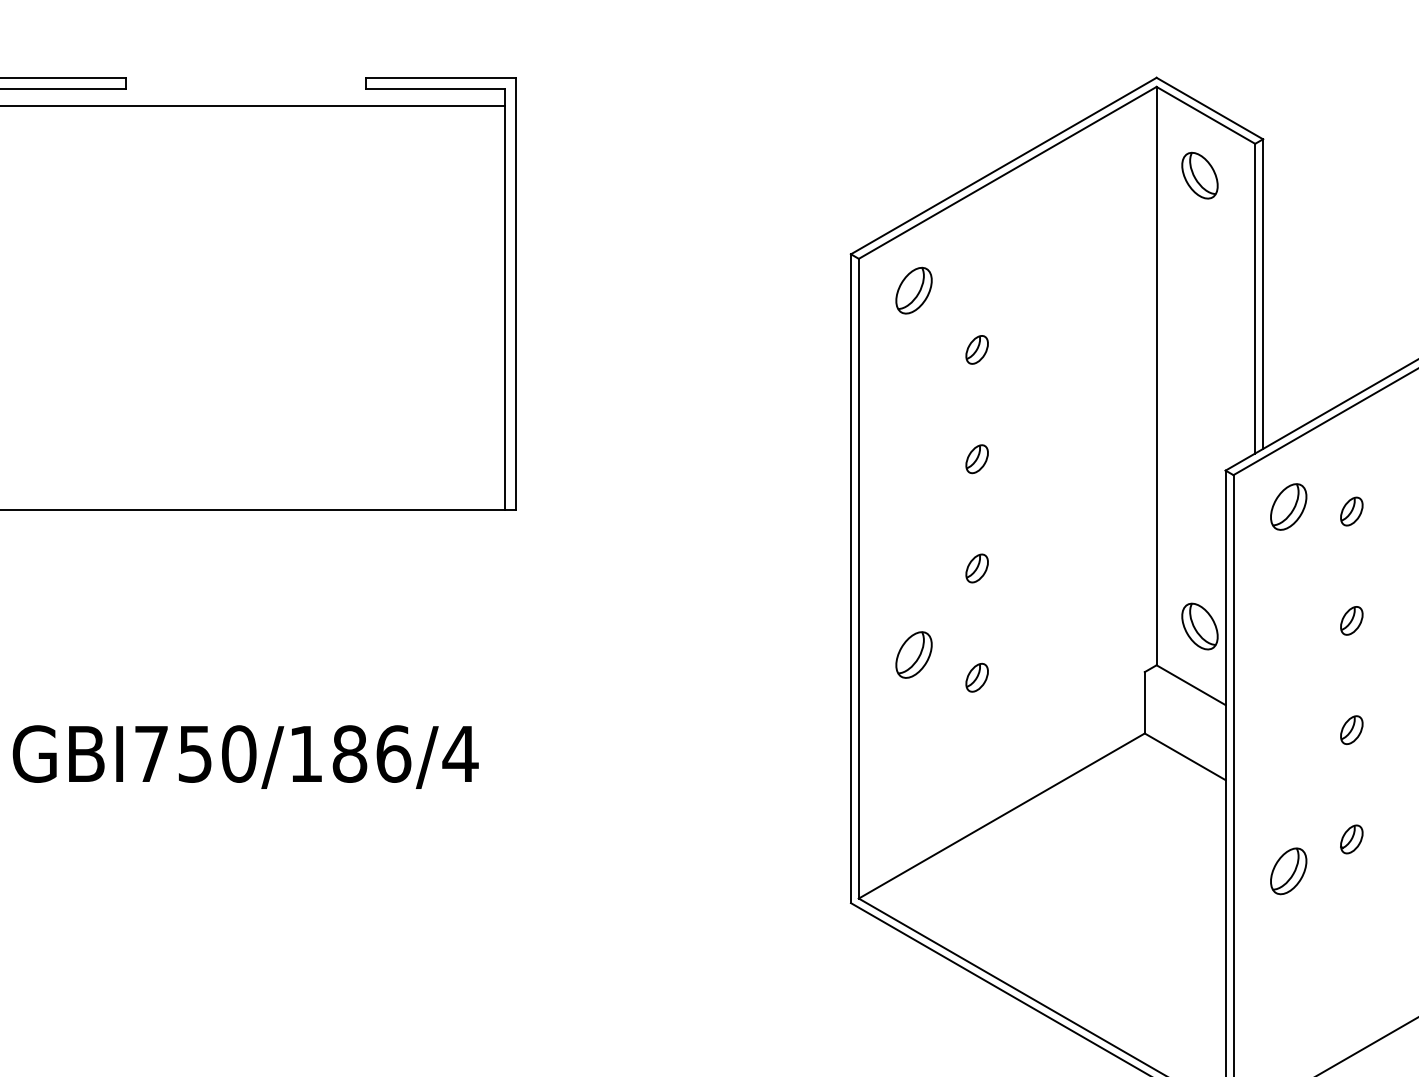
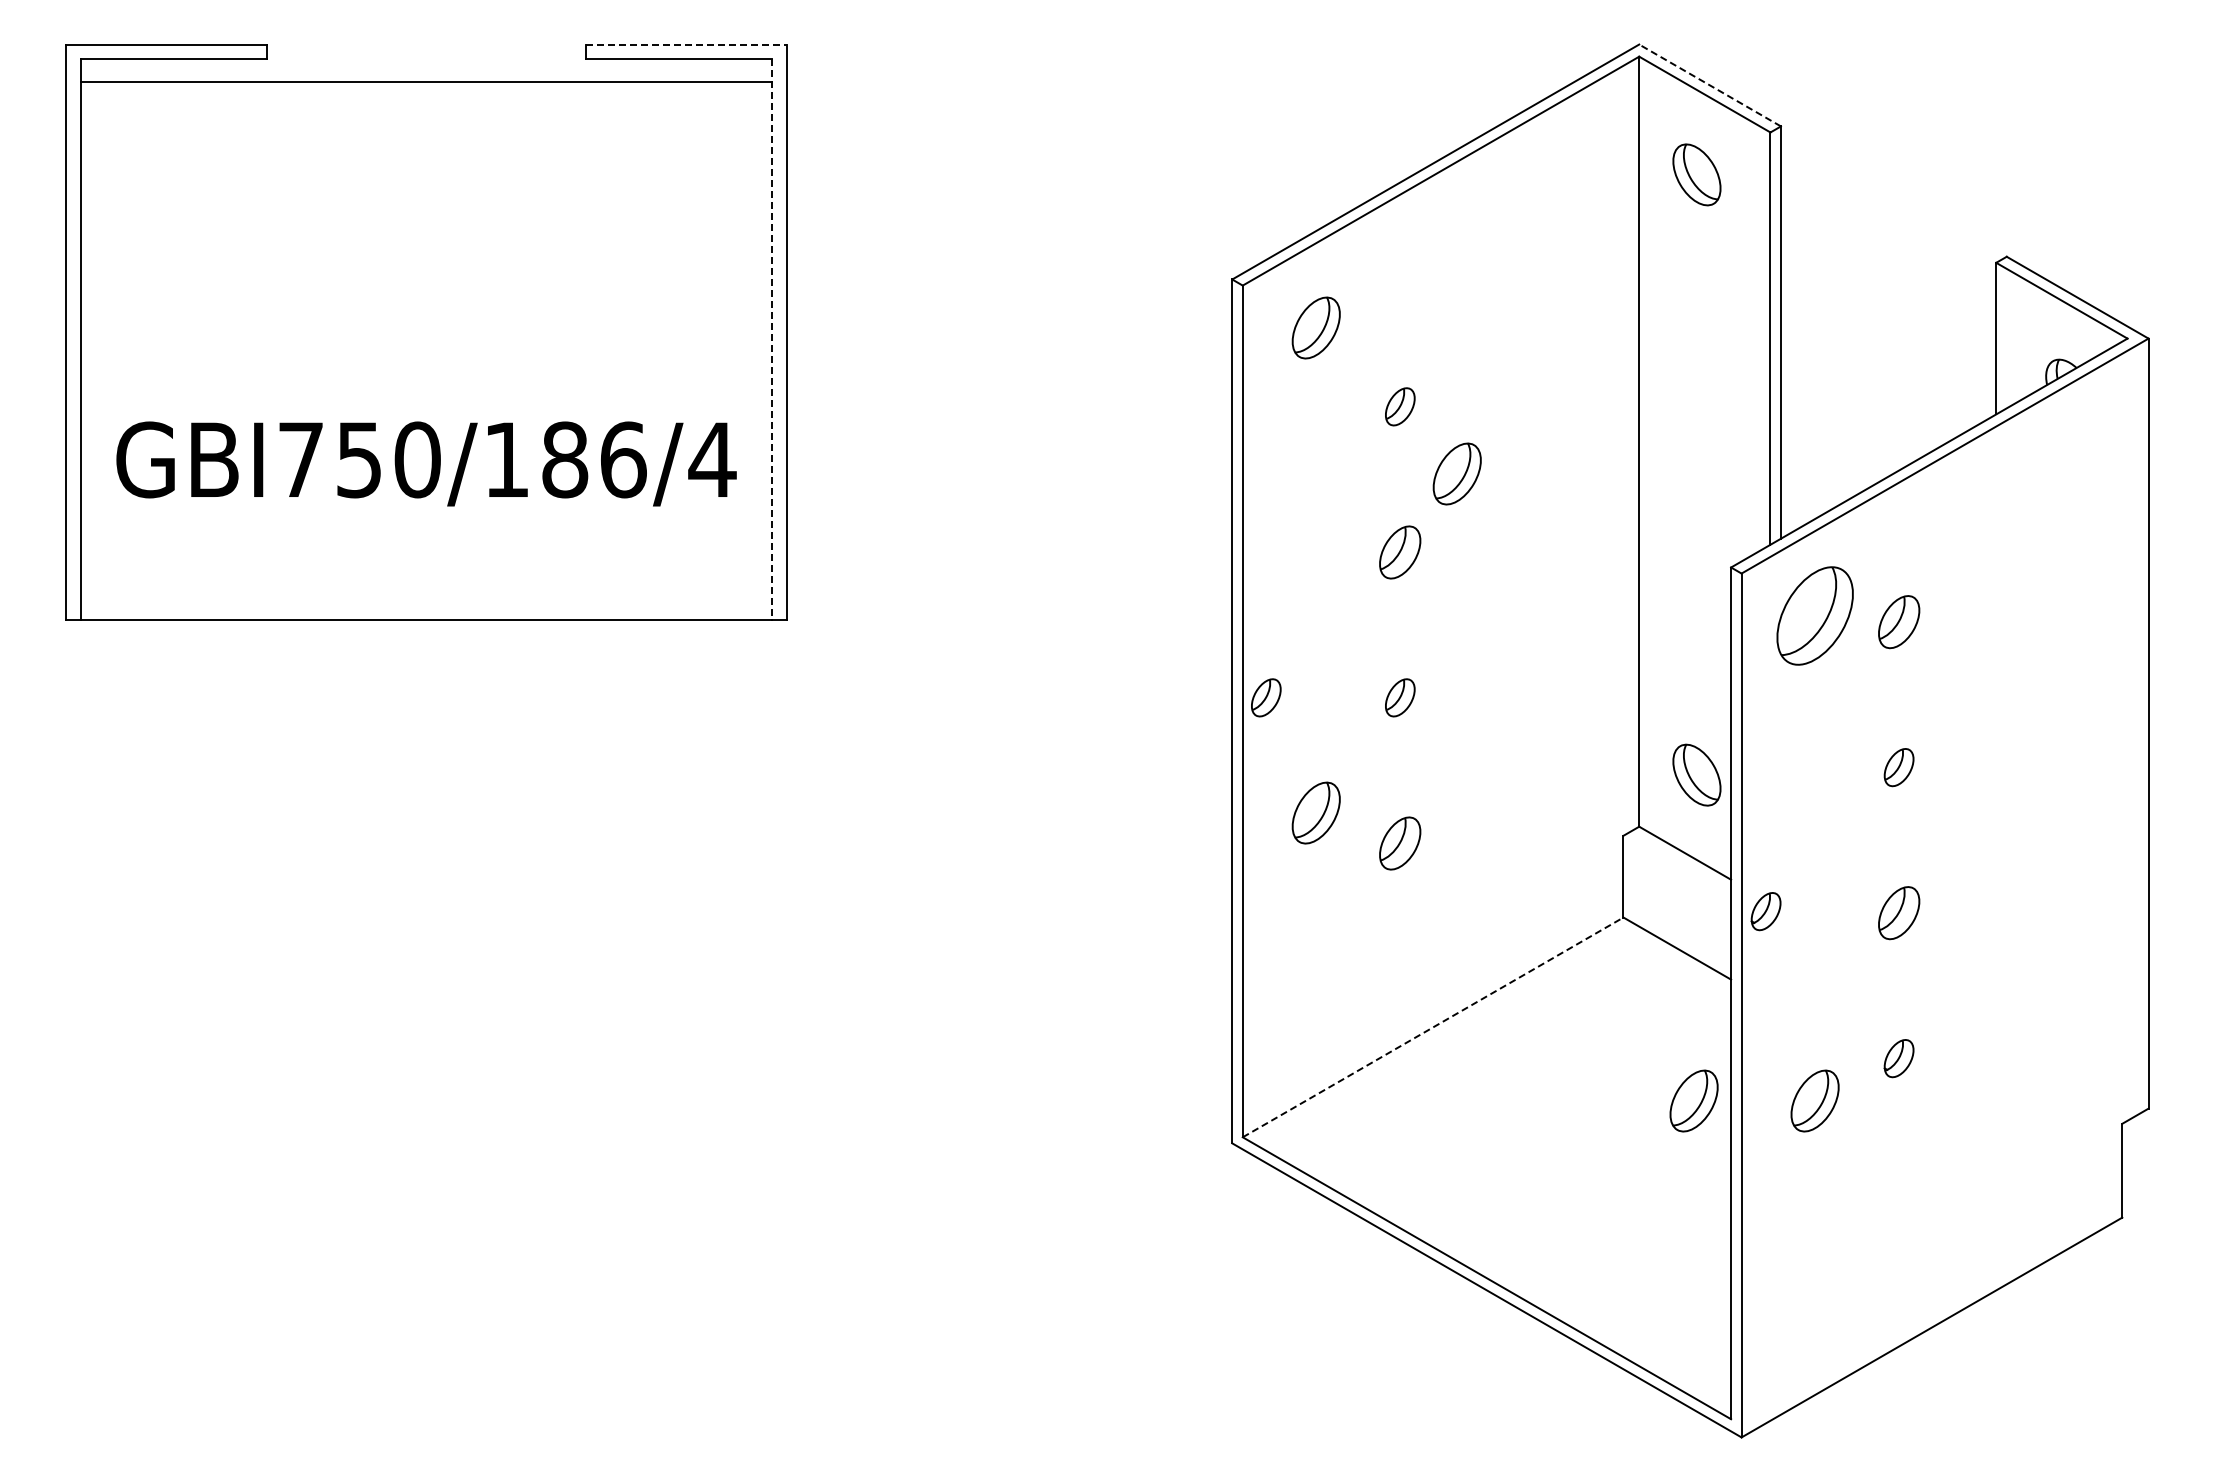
line: (441, 77) -> (687, 44), solid -> dashed
line: (1210, 108) -> (1710, 85), solid -> dashed
line: (504, 300) -> (771, 340), solid -> dashed
part: (1019, 399) -> (1456, 473), added
part: (977, 458) -> (1400, 551), size x1.4
part: (1288, 506) -> (1814, 615), size x1.6
part: (1351, 511) -> (1898, 621), size x1.4
part: (876, 568) -> (1266, 697), added
part: (977, 677) -> (1400, 842), size x1.4
part: (1251, 728) -> (1765, 911), added
part: (1351, 729) -> (1898, 912), size x1.4
text: (245, 756) -> (426, 463), moved
line: (1002, 816) -> (1433, 1027), solid -> dashed
part: (1197, 870) -> (1693, 1100), added

